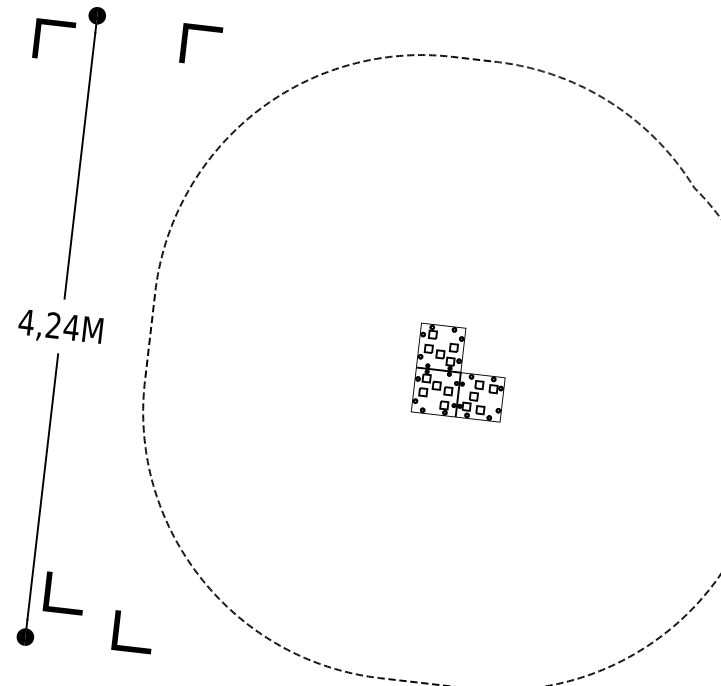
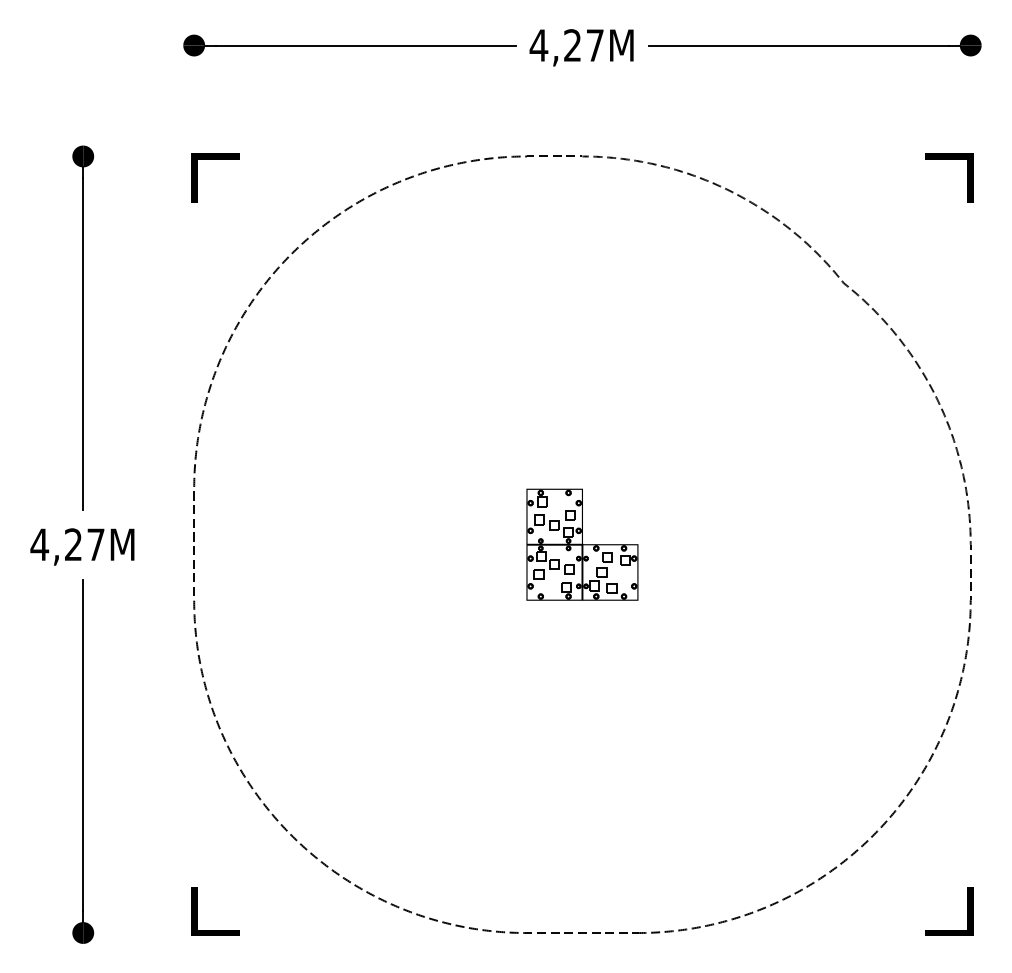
line: (55, 25) -> (33, 174), removed
text: (71, 327) -> (95, 544), 4,24M -> 4,27M
line: (50, 591) -> (107, 873), removed

